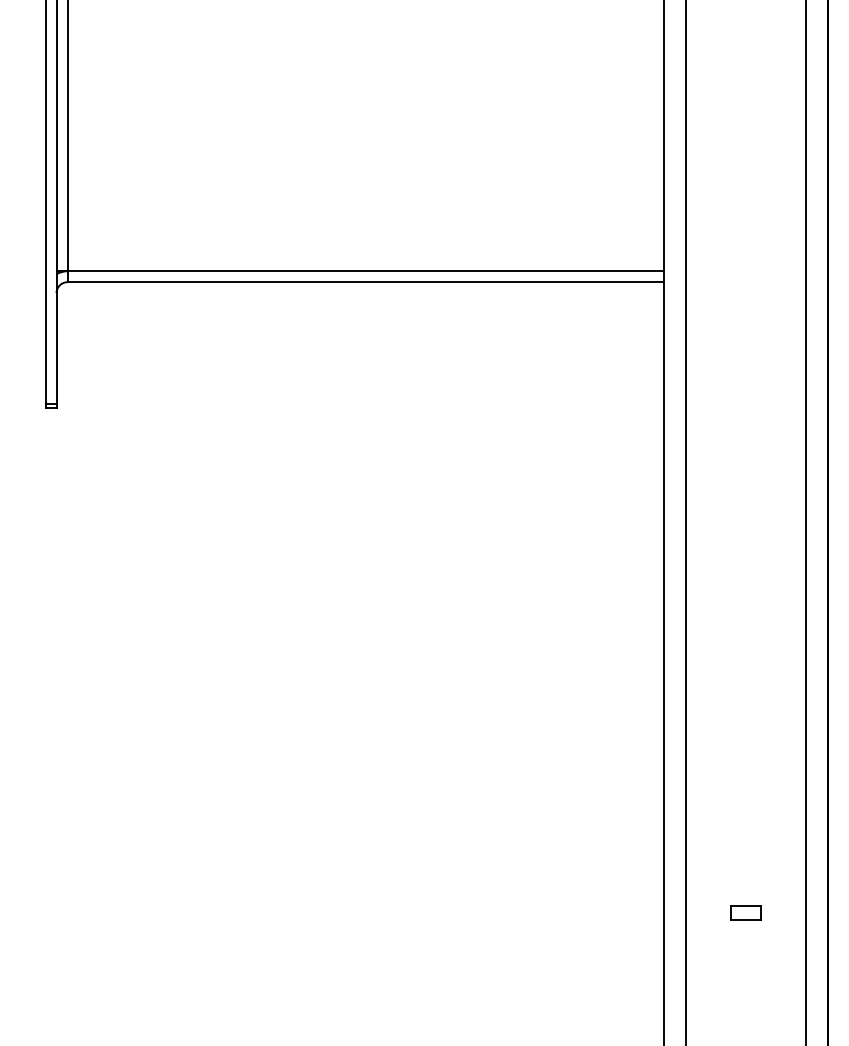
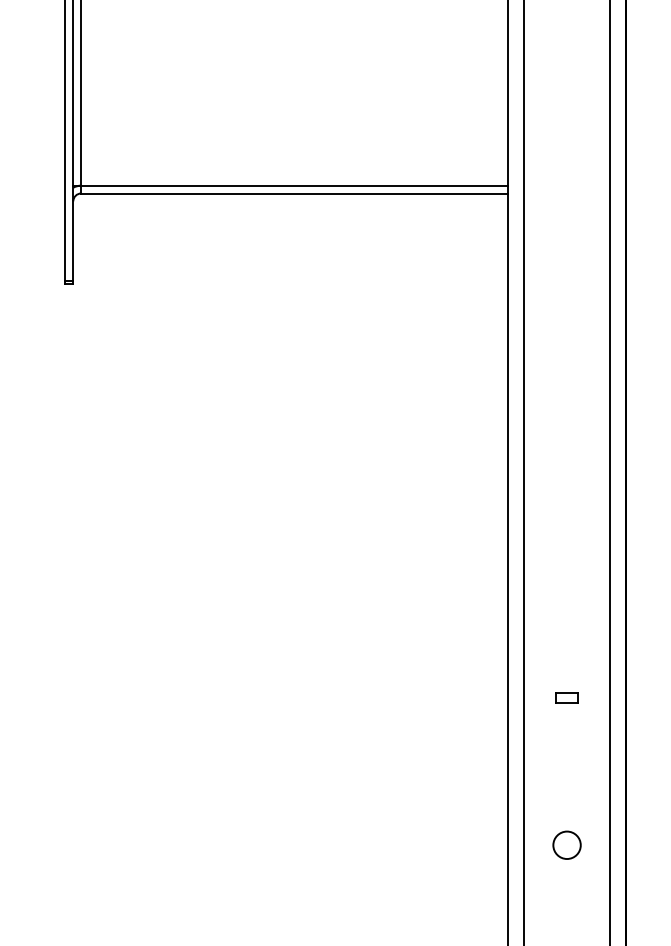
part: (745, 911) -> (566, 697), moved

